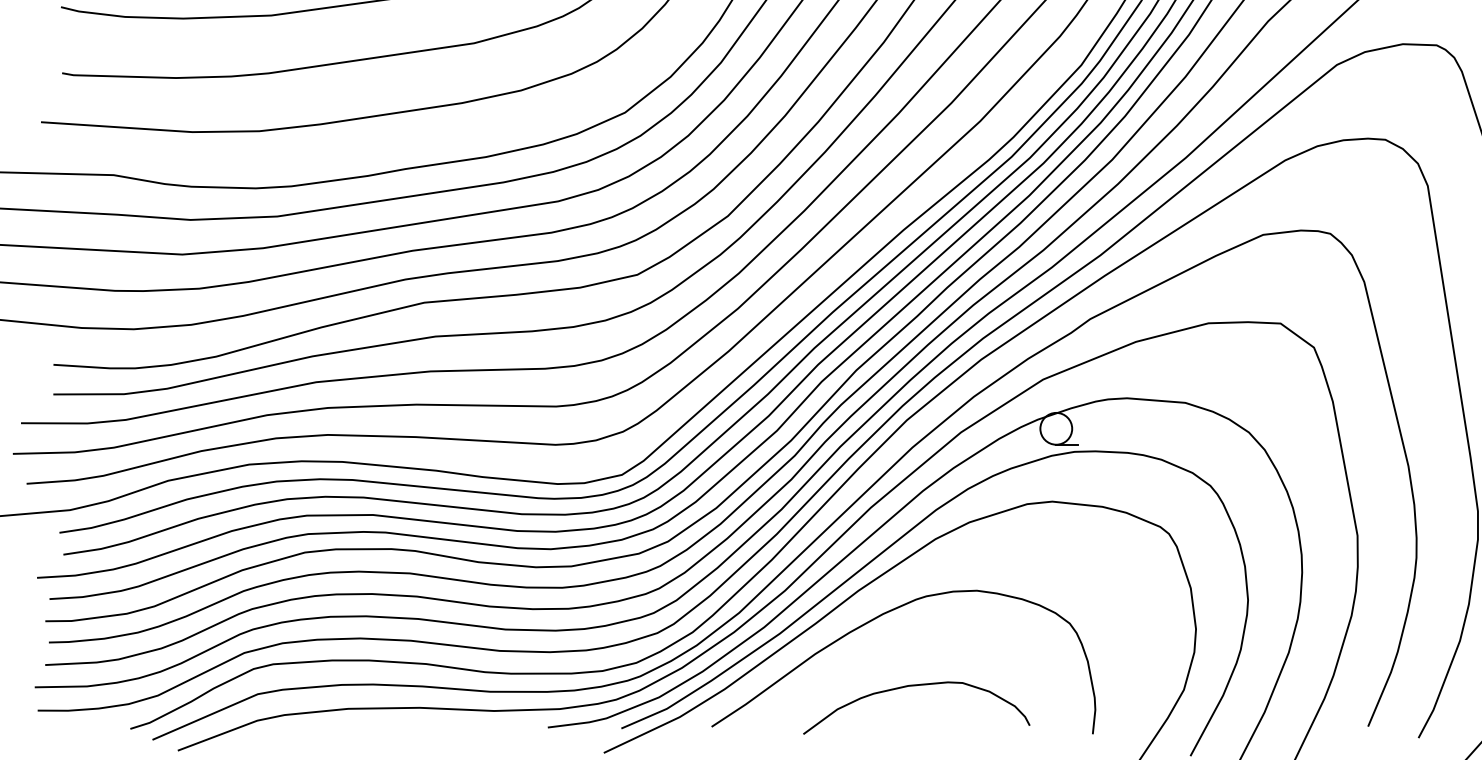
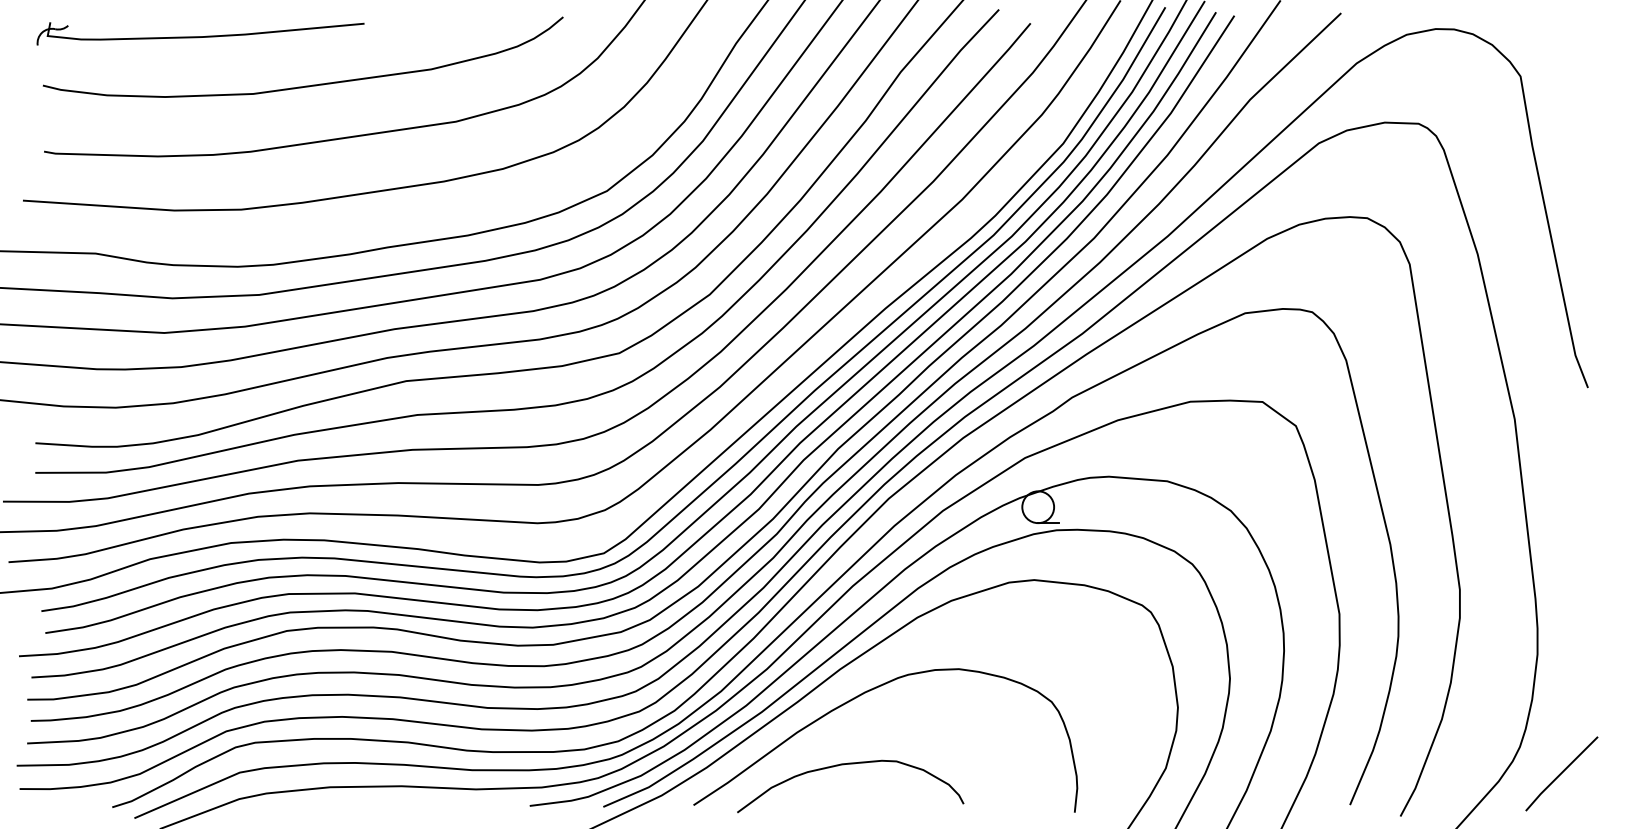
curve: (916, 686) -> (850, 764), moved

